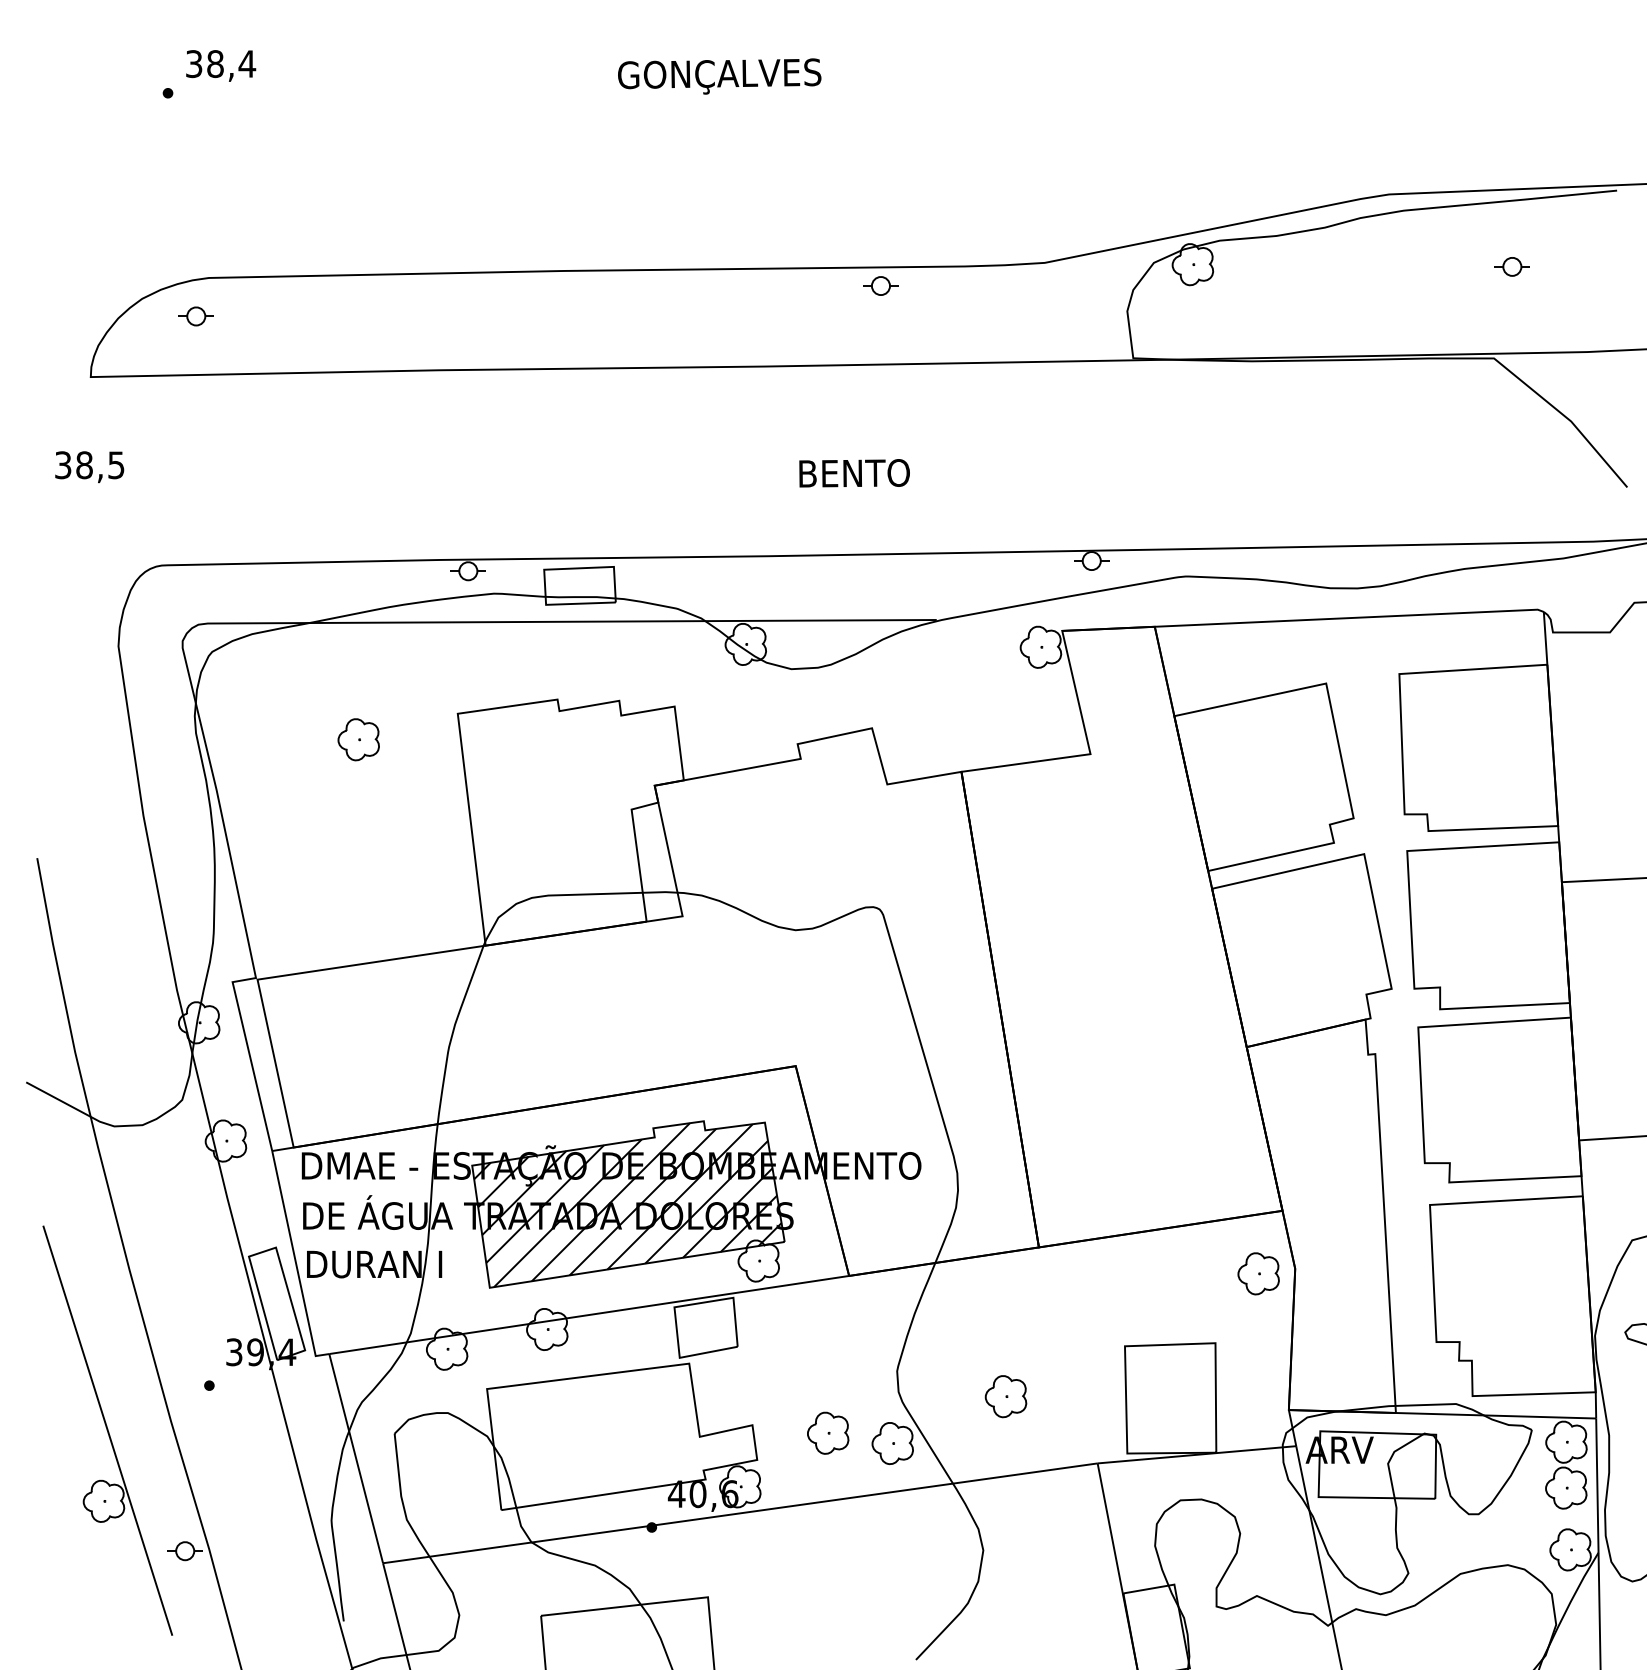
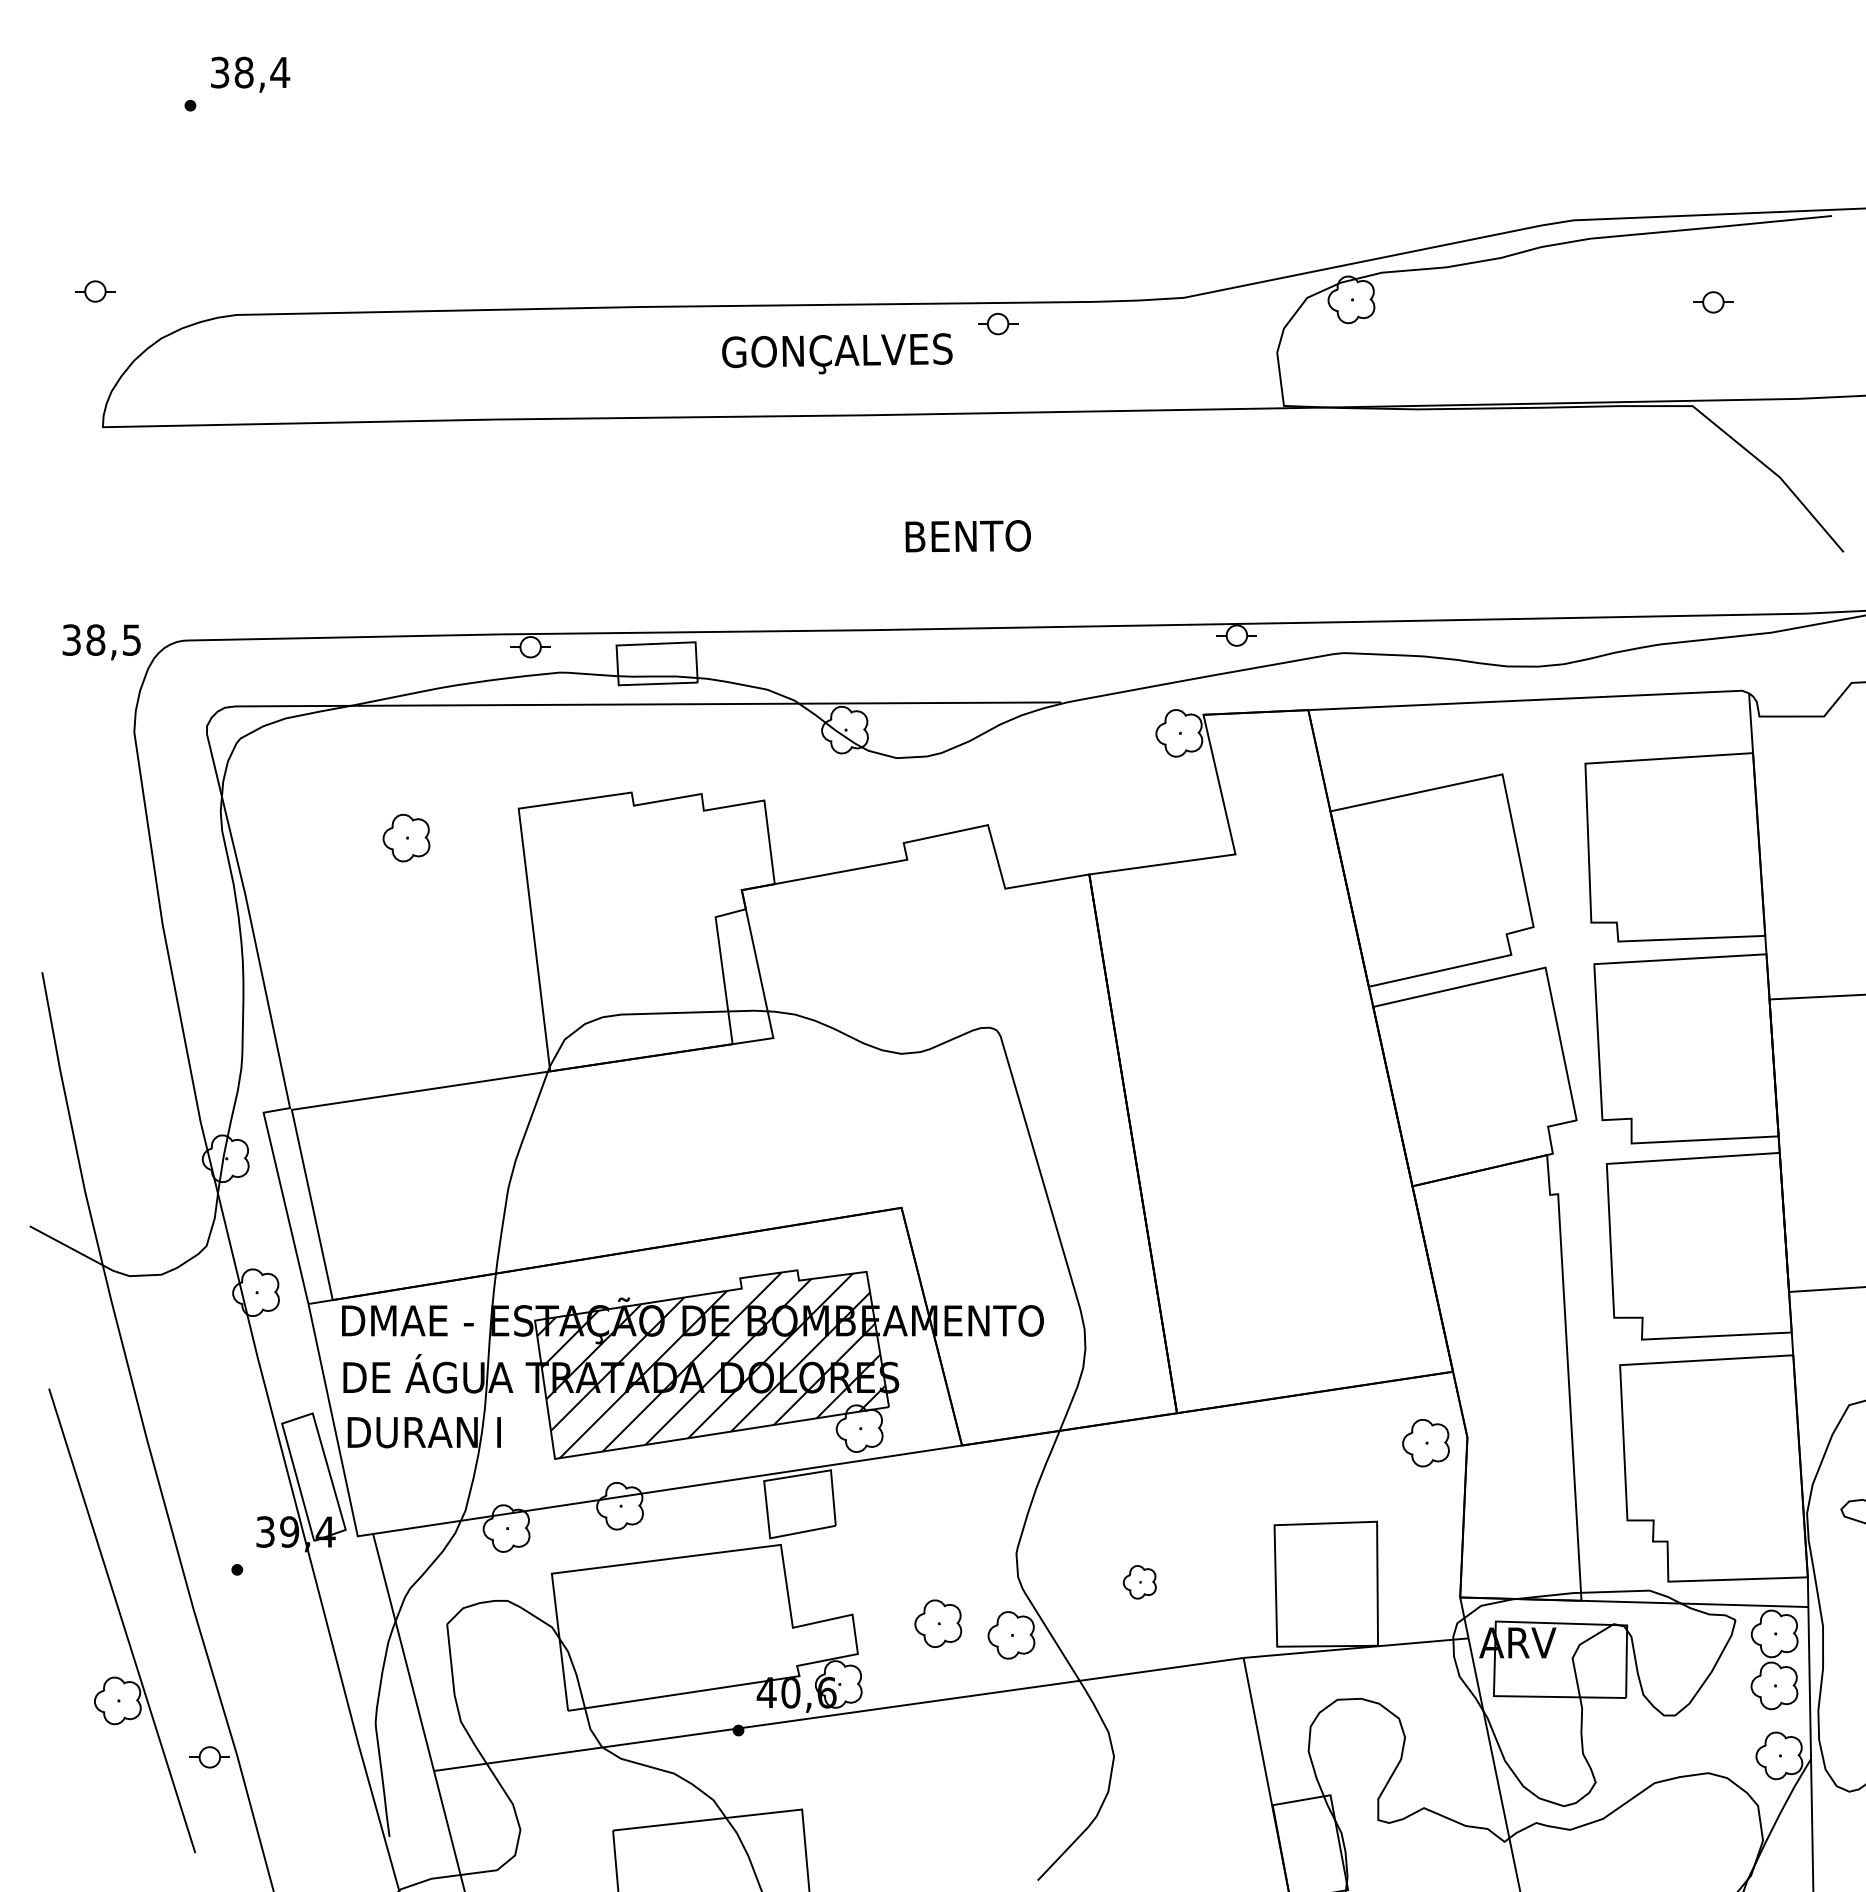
text: (719, 76) -> (837, 353), moved
part: (196, 316) -> (95, 291), moved
text: (89, 467) -> (101, 642), moved
part: (1005, 1396) -> (1139, 1582), size x0.7

